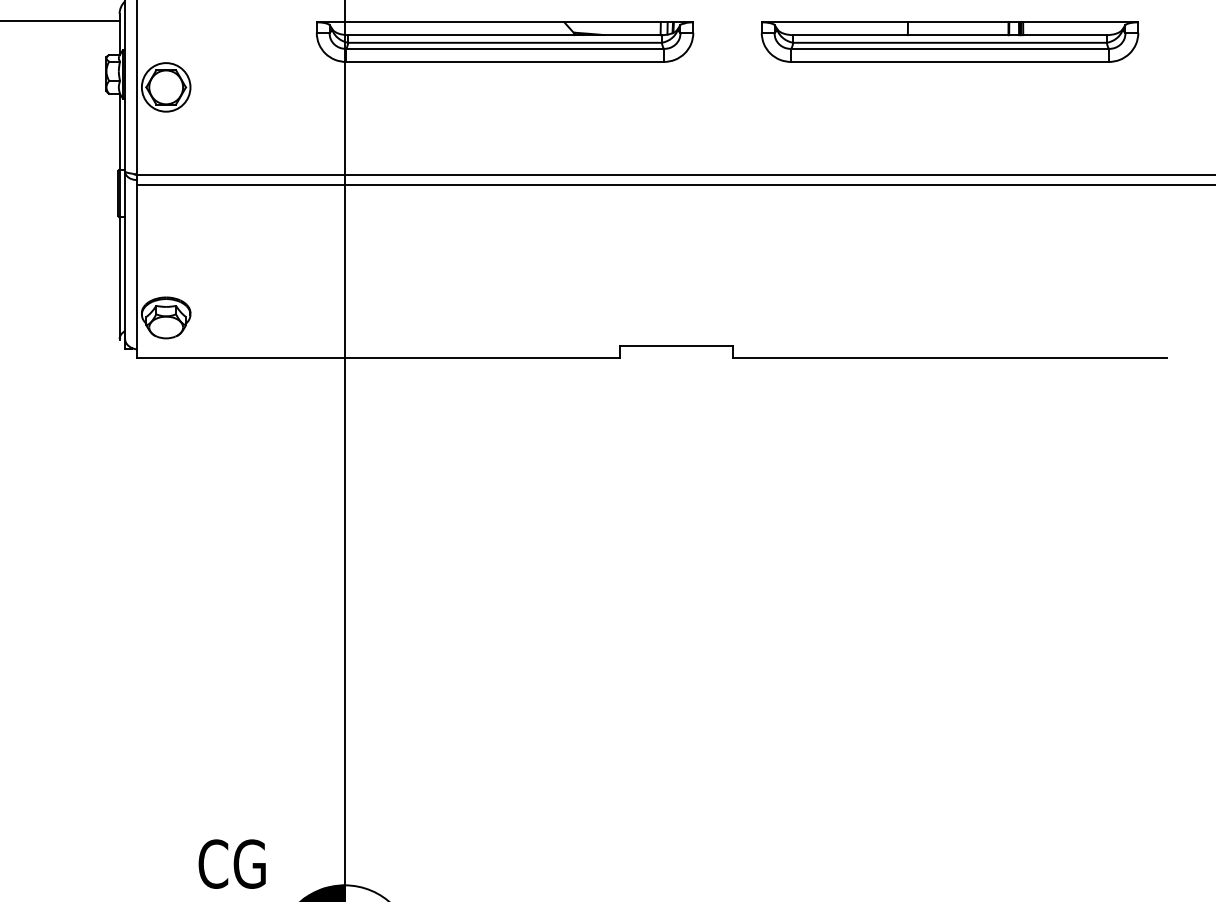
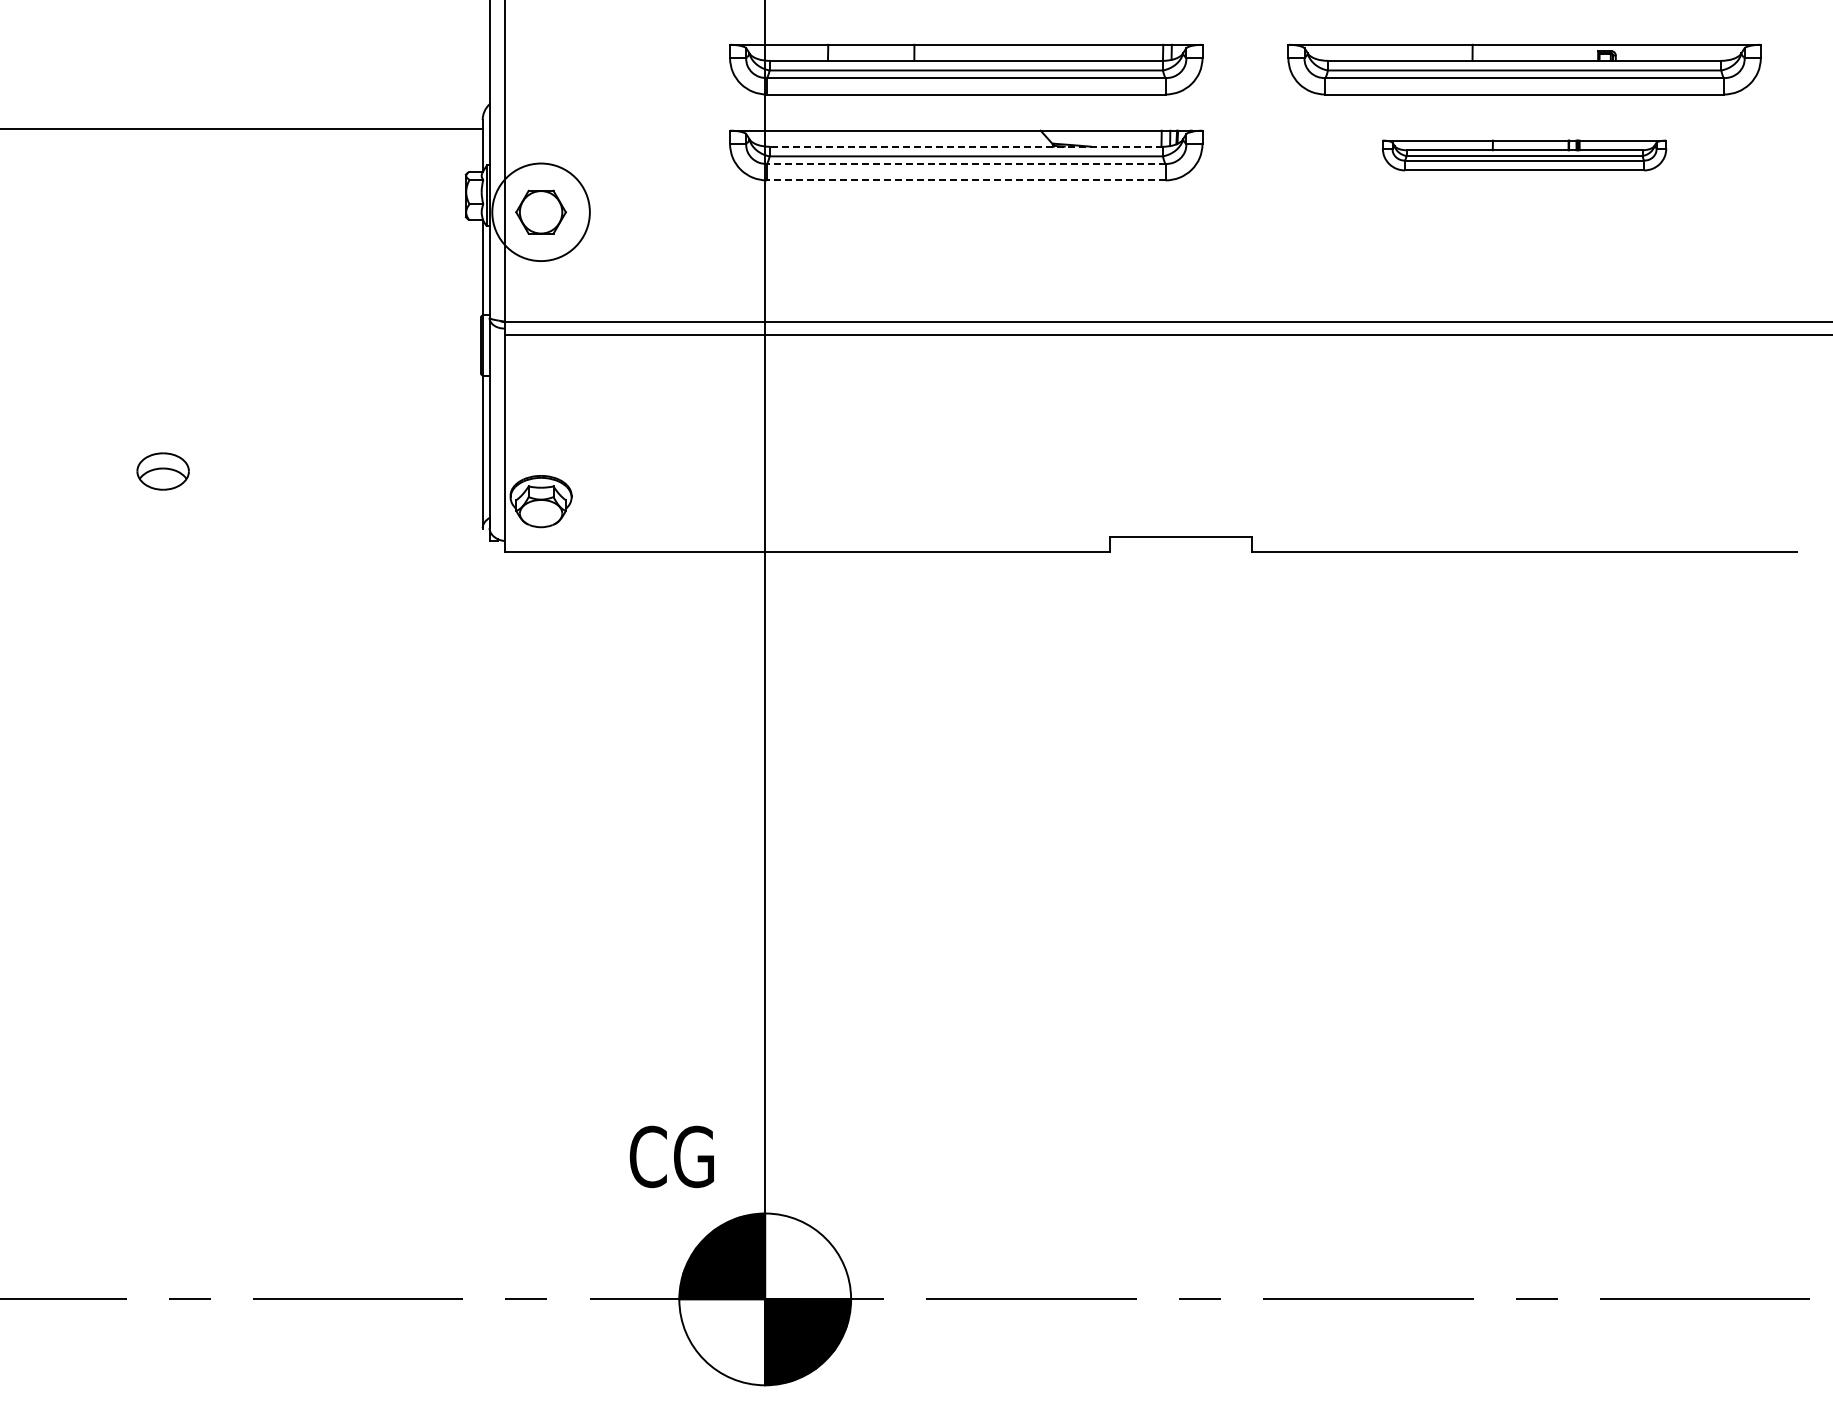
line: (505, 34) -> (966, 146), solid -> dashed
part: (949, 42) -> (1524, 155), size x0.6
line: (504, 49) -> (965, 164), solid -> dashed
line: (504, 62) -> (965, 180), solid -> dashed
circle: (165, 86) -> (540, 211), size x1.6
text: (231, 863) -> (671, 1156), moved

